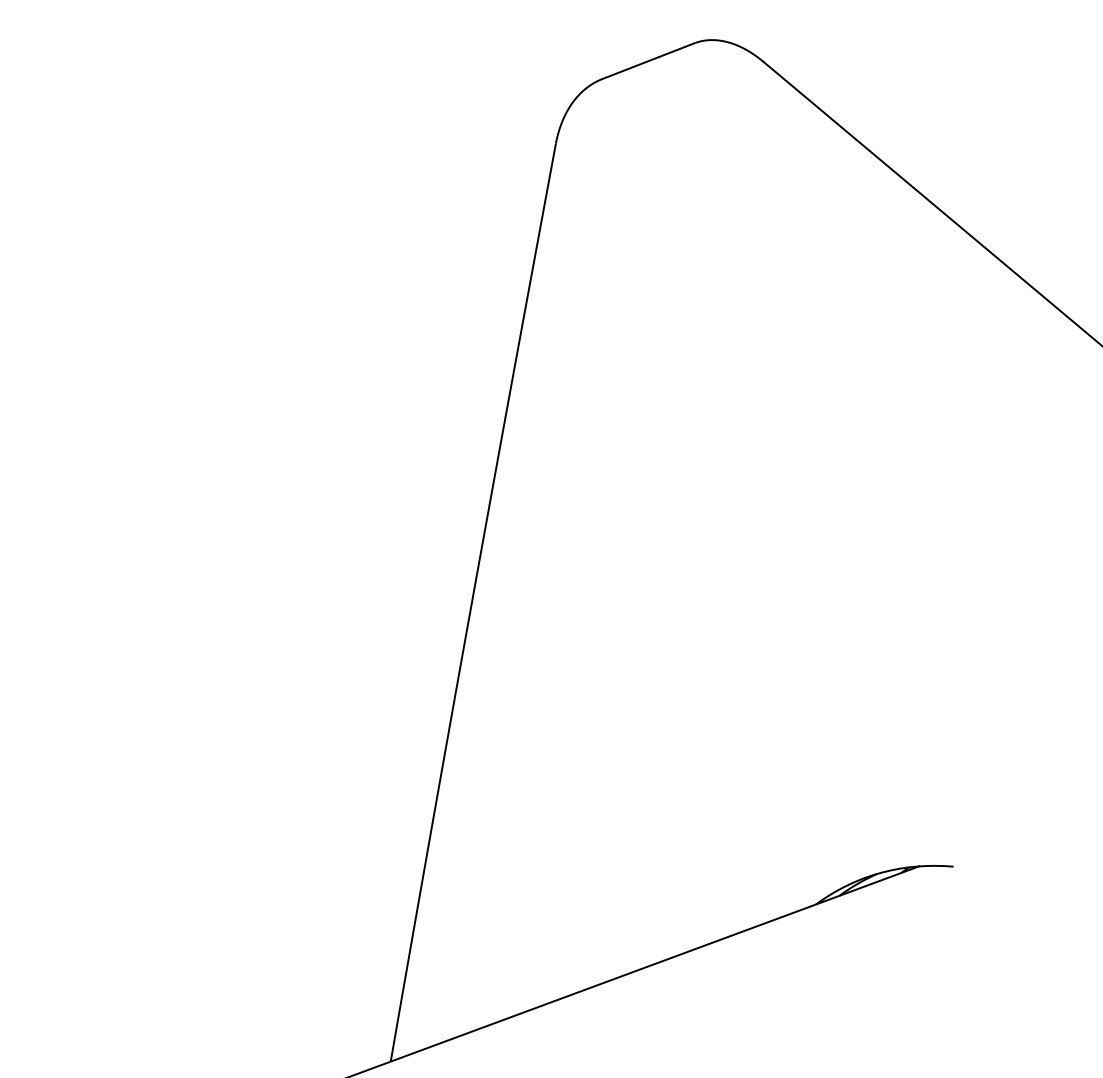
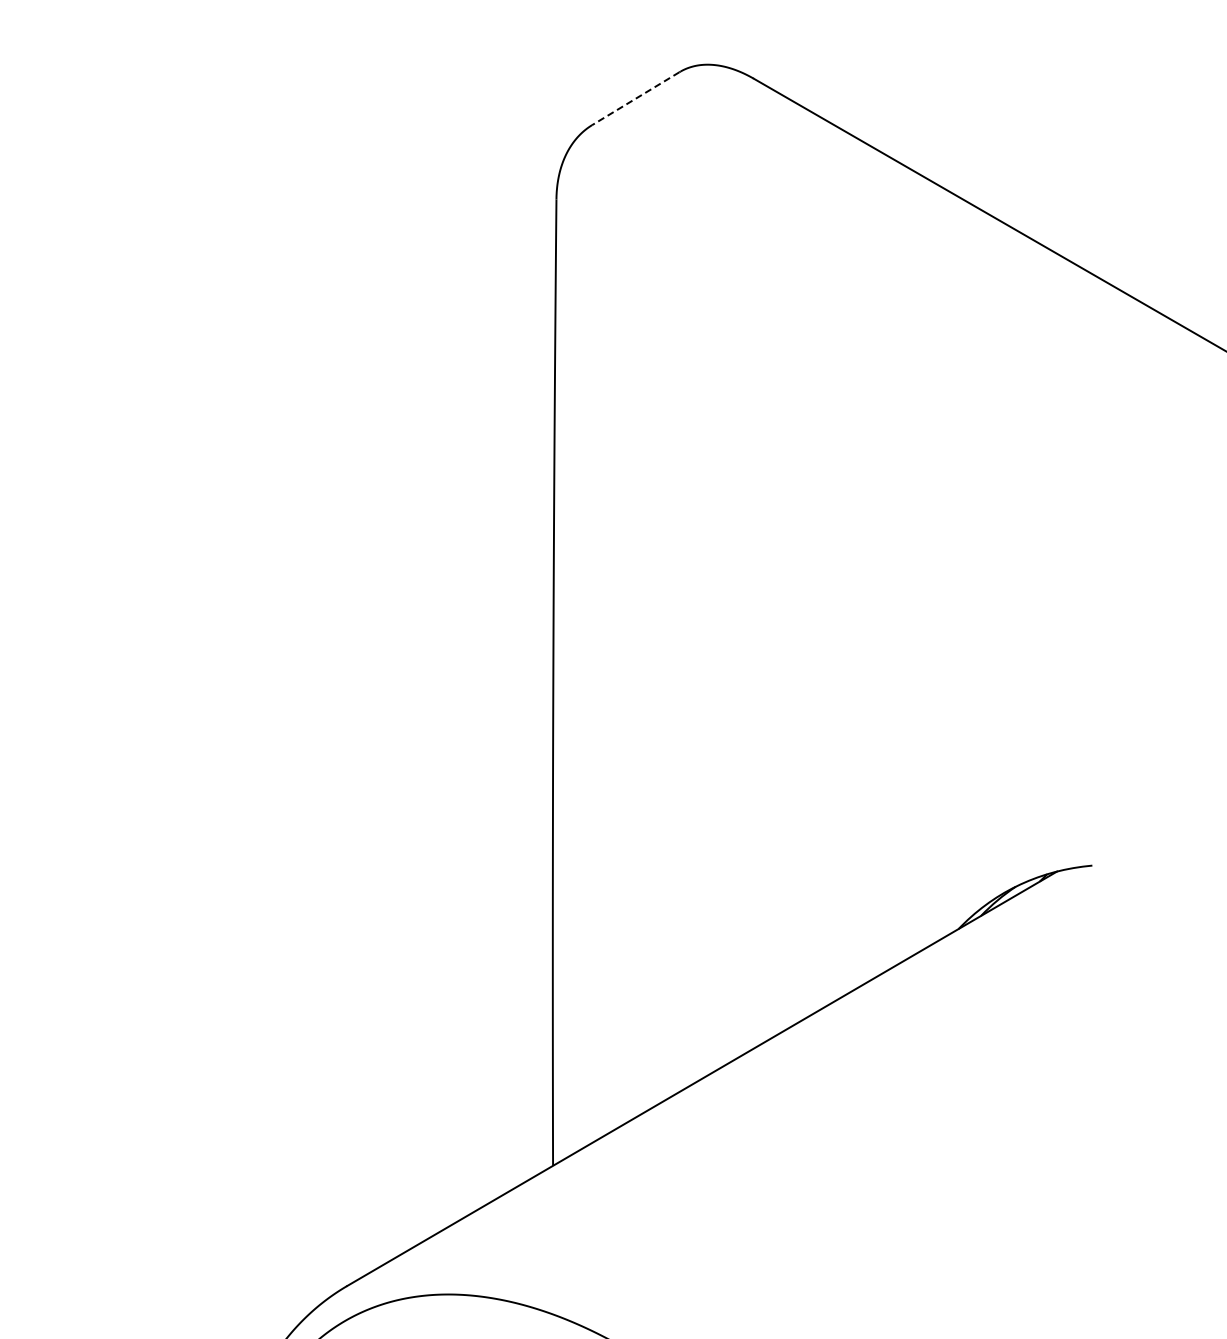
line: (647, 61) -> (635, 98), solid -> dashed

